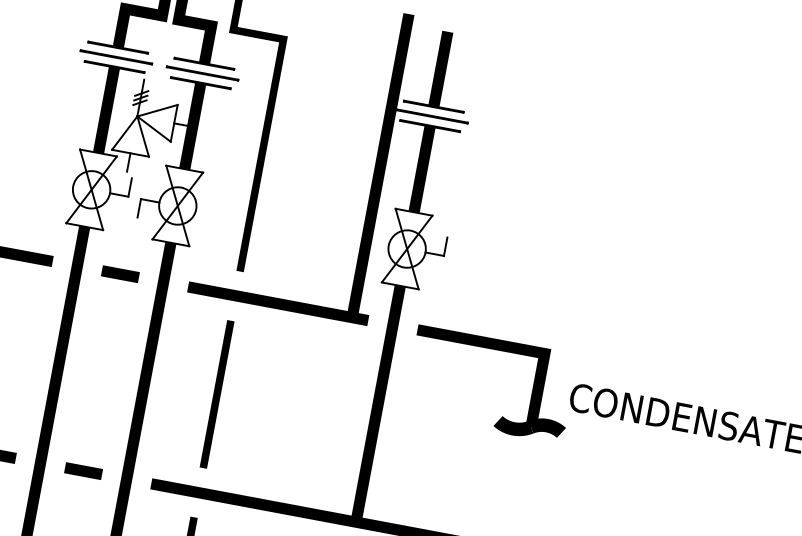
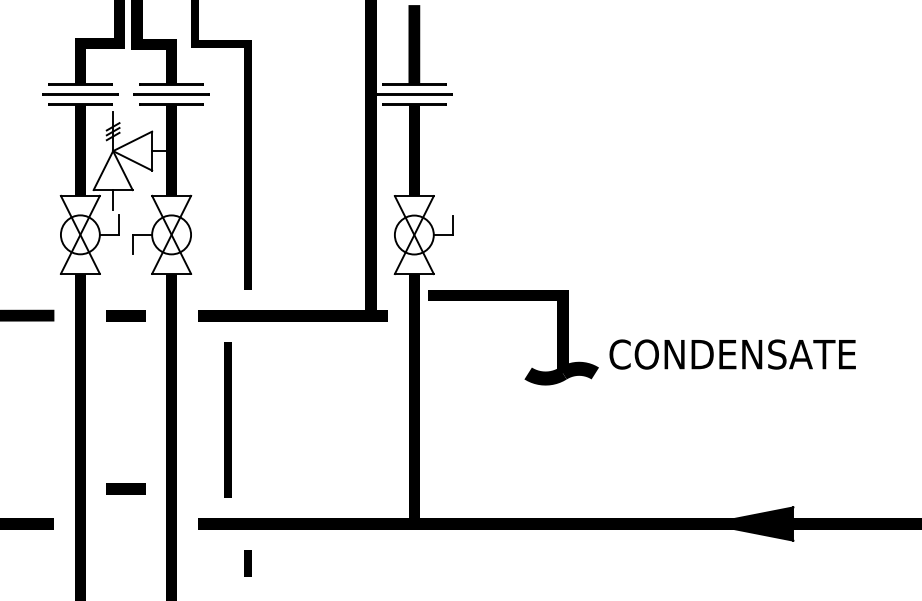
line: (216, 393) -> (227, 419), moved
part: (503, 416) -> (532, 367), moved
line: (83, 470) -> (125, 488), moved

